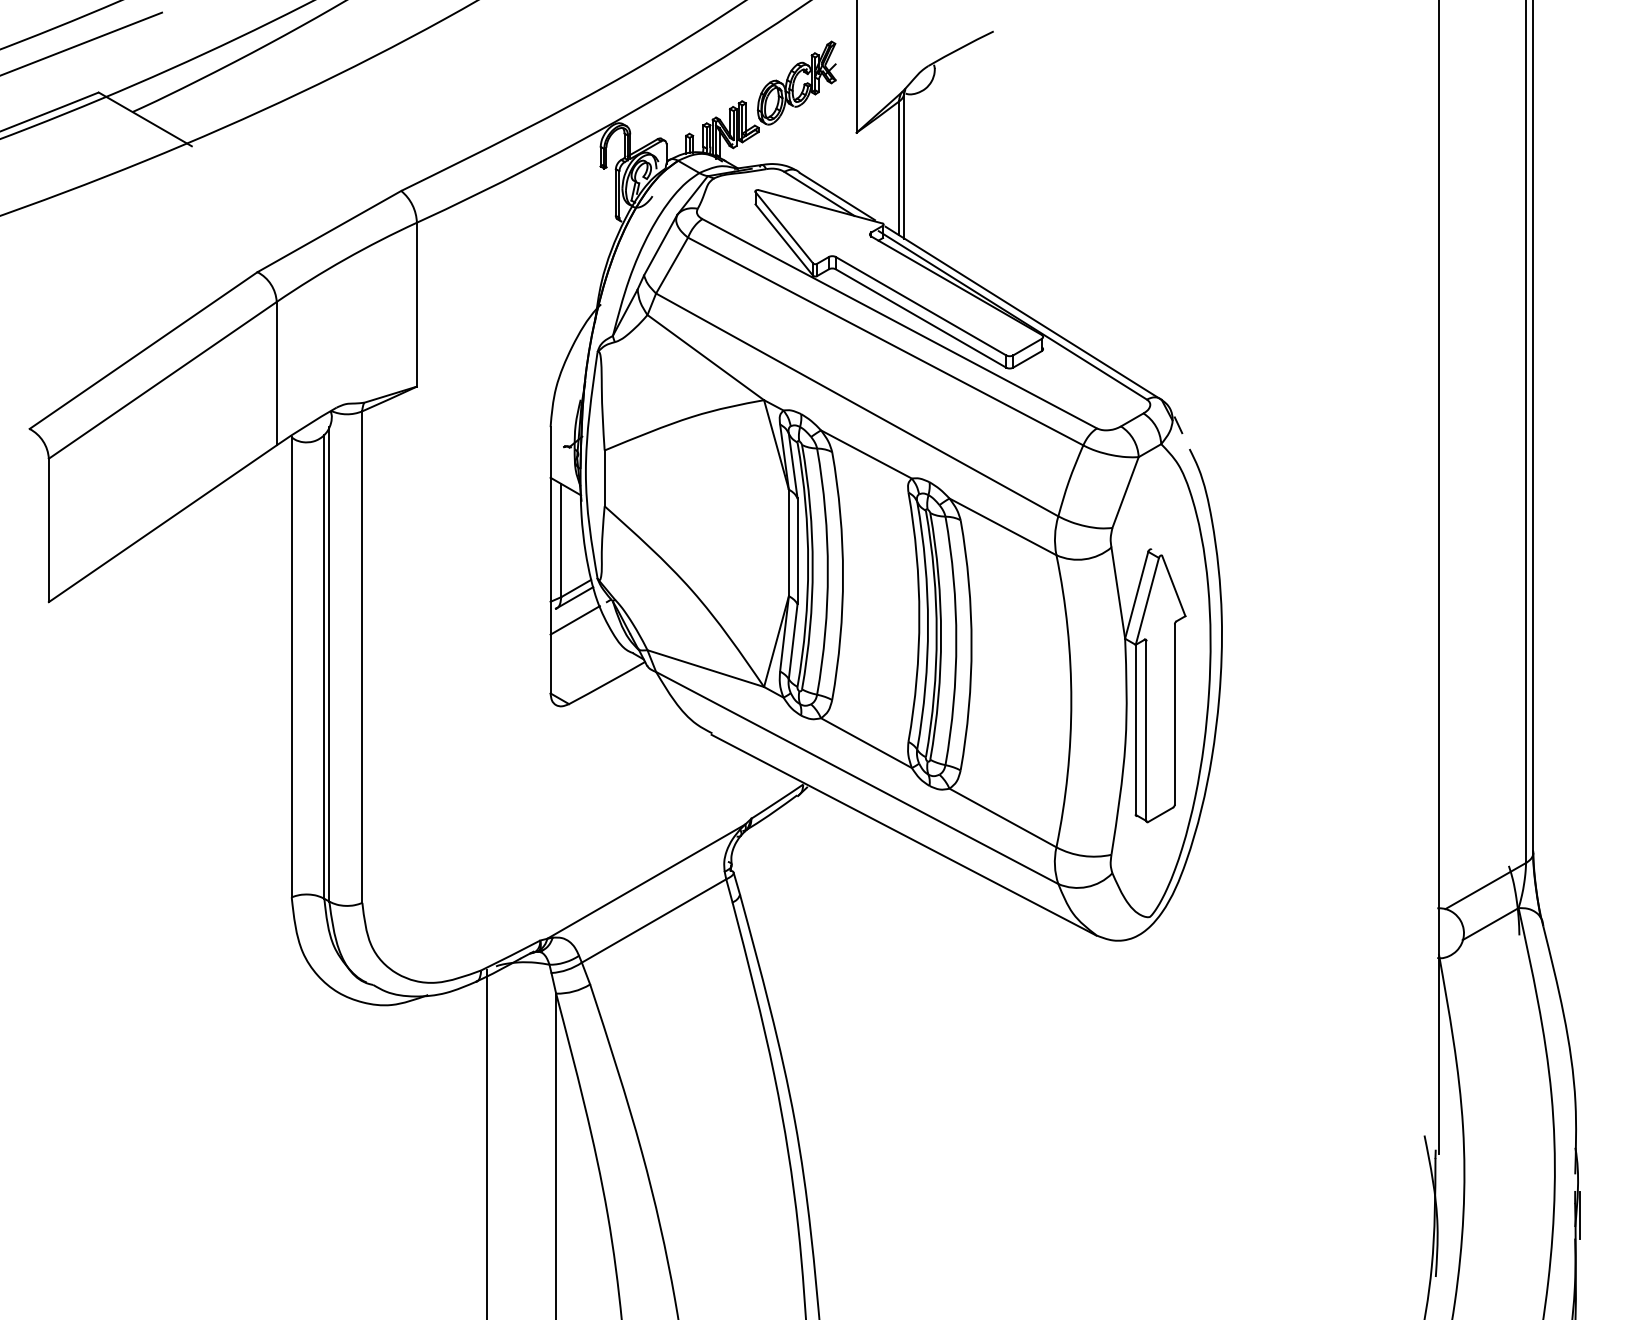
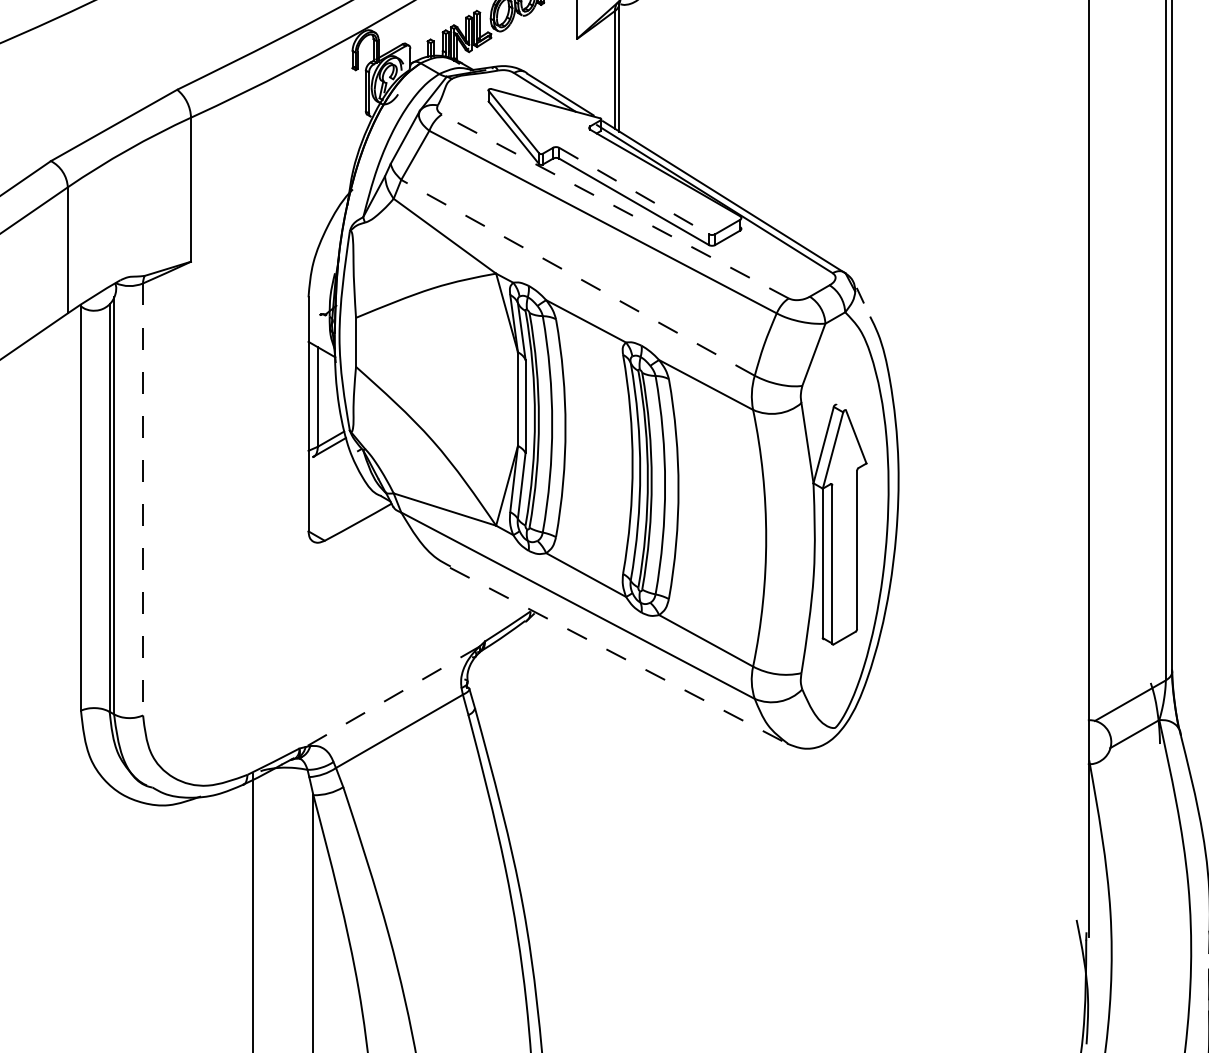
line: (921, 306) -> (634, 191), solid -> dashed
line: (899, 323) -> (615, 206), solid -> dashed
line: (857, 404) -> (578, 277), solid -> dashed
line: (574, 620) -> (329, 467), removed
line: (362, 657) -> (143, 499), solid -> dashed
line: (904, 835) -> (619, 656), solid -> dashed
line: (645, 881) -> (391, 696), solid -> dashed

